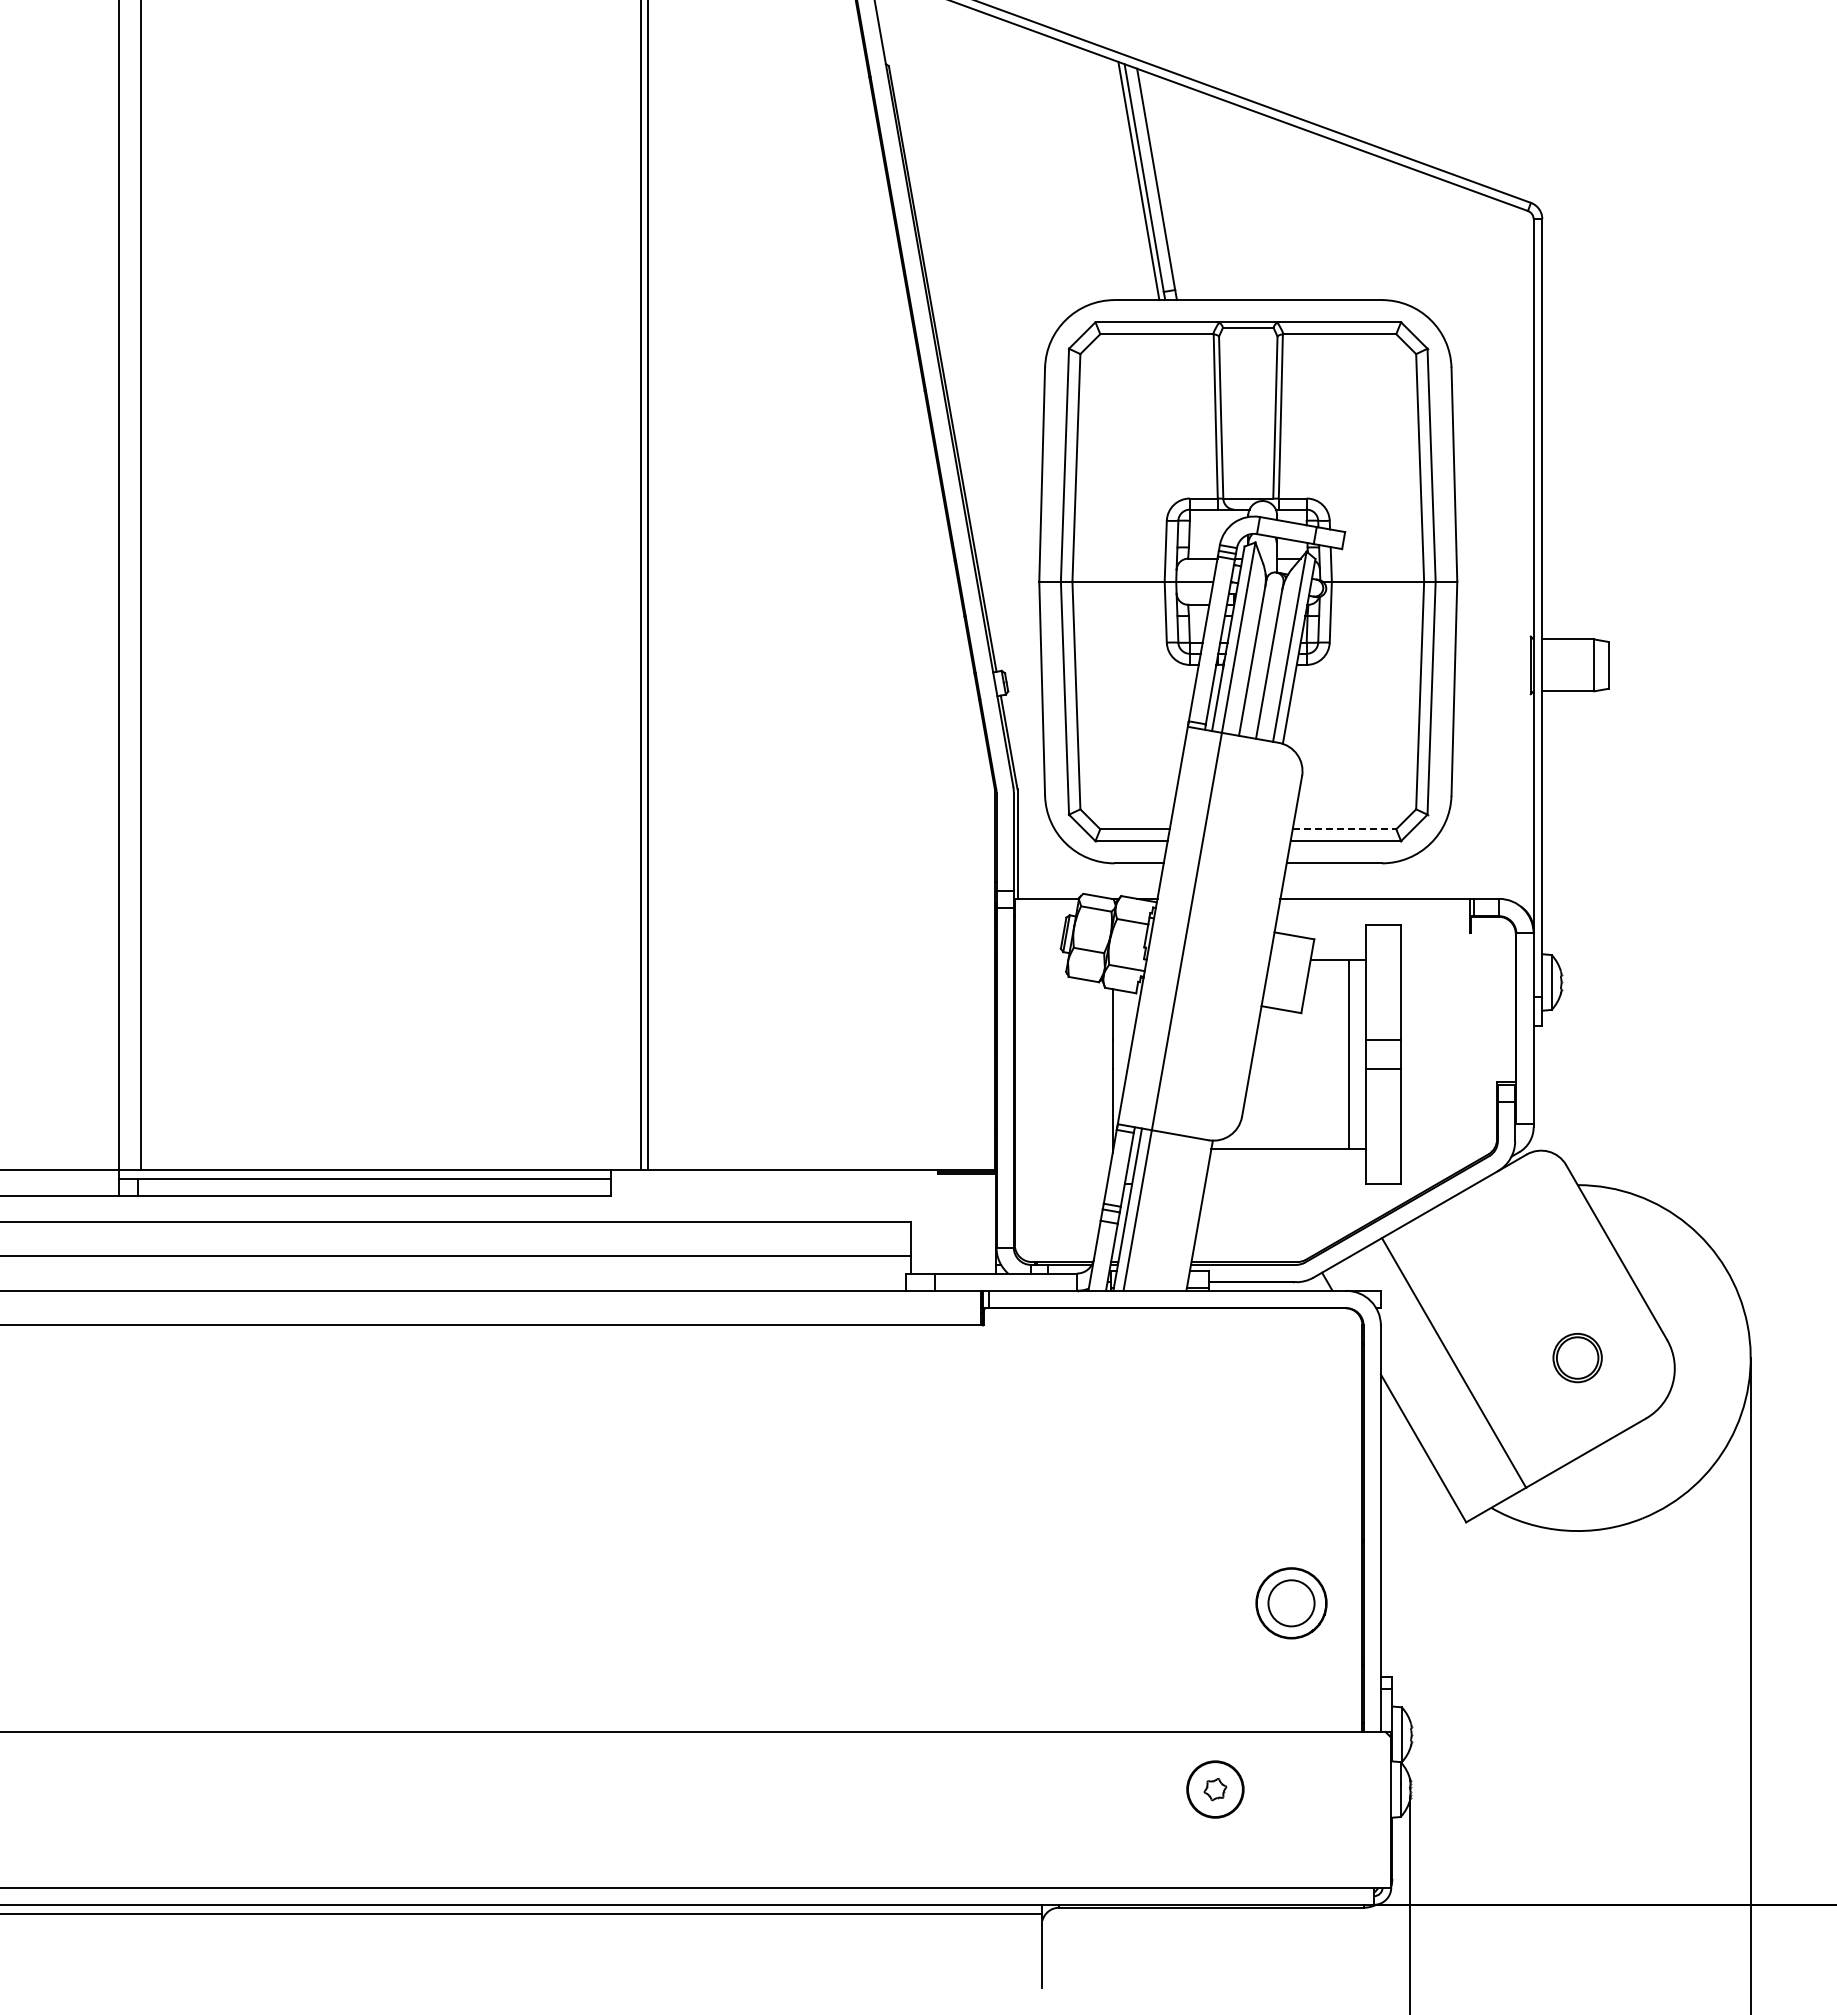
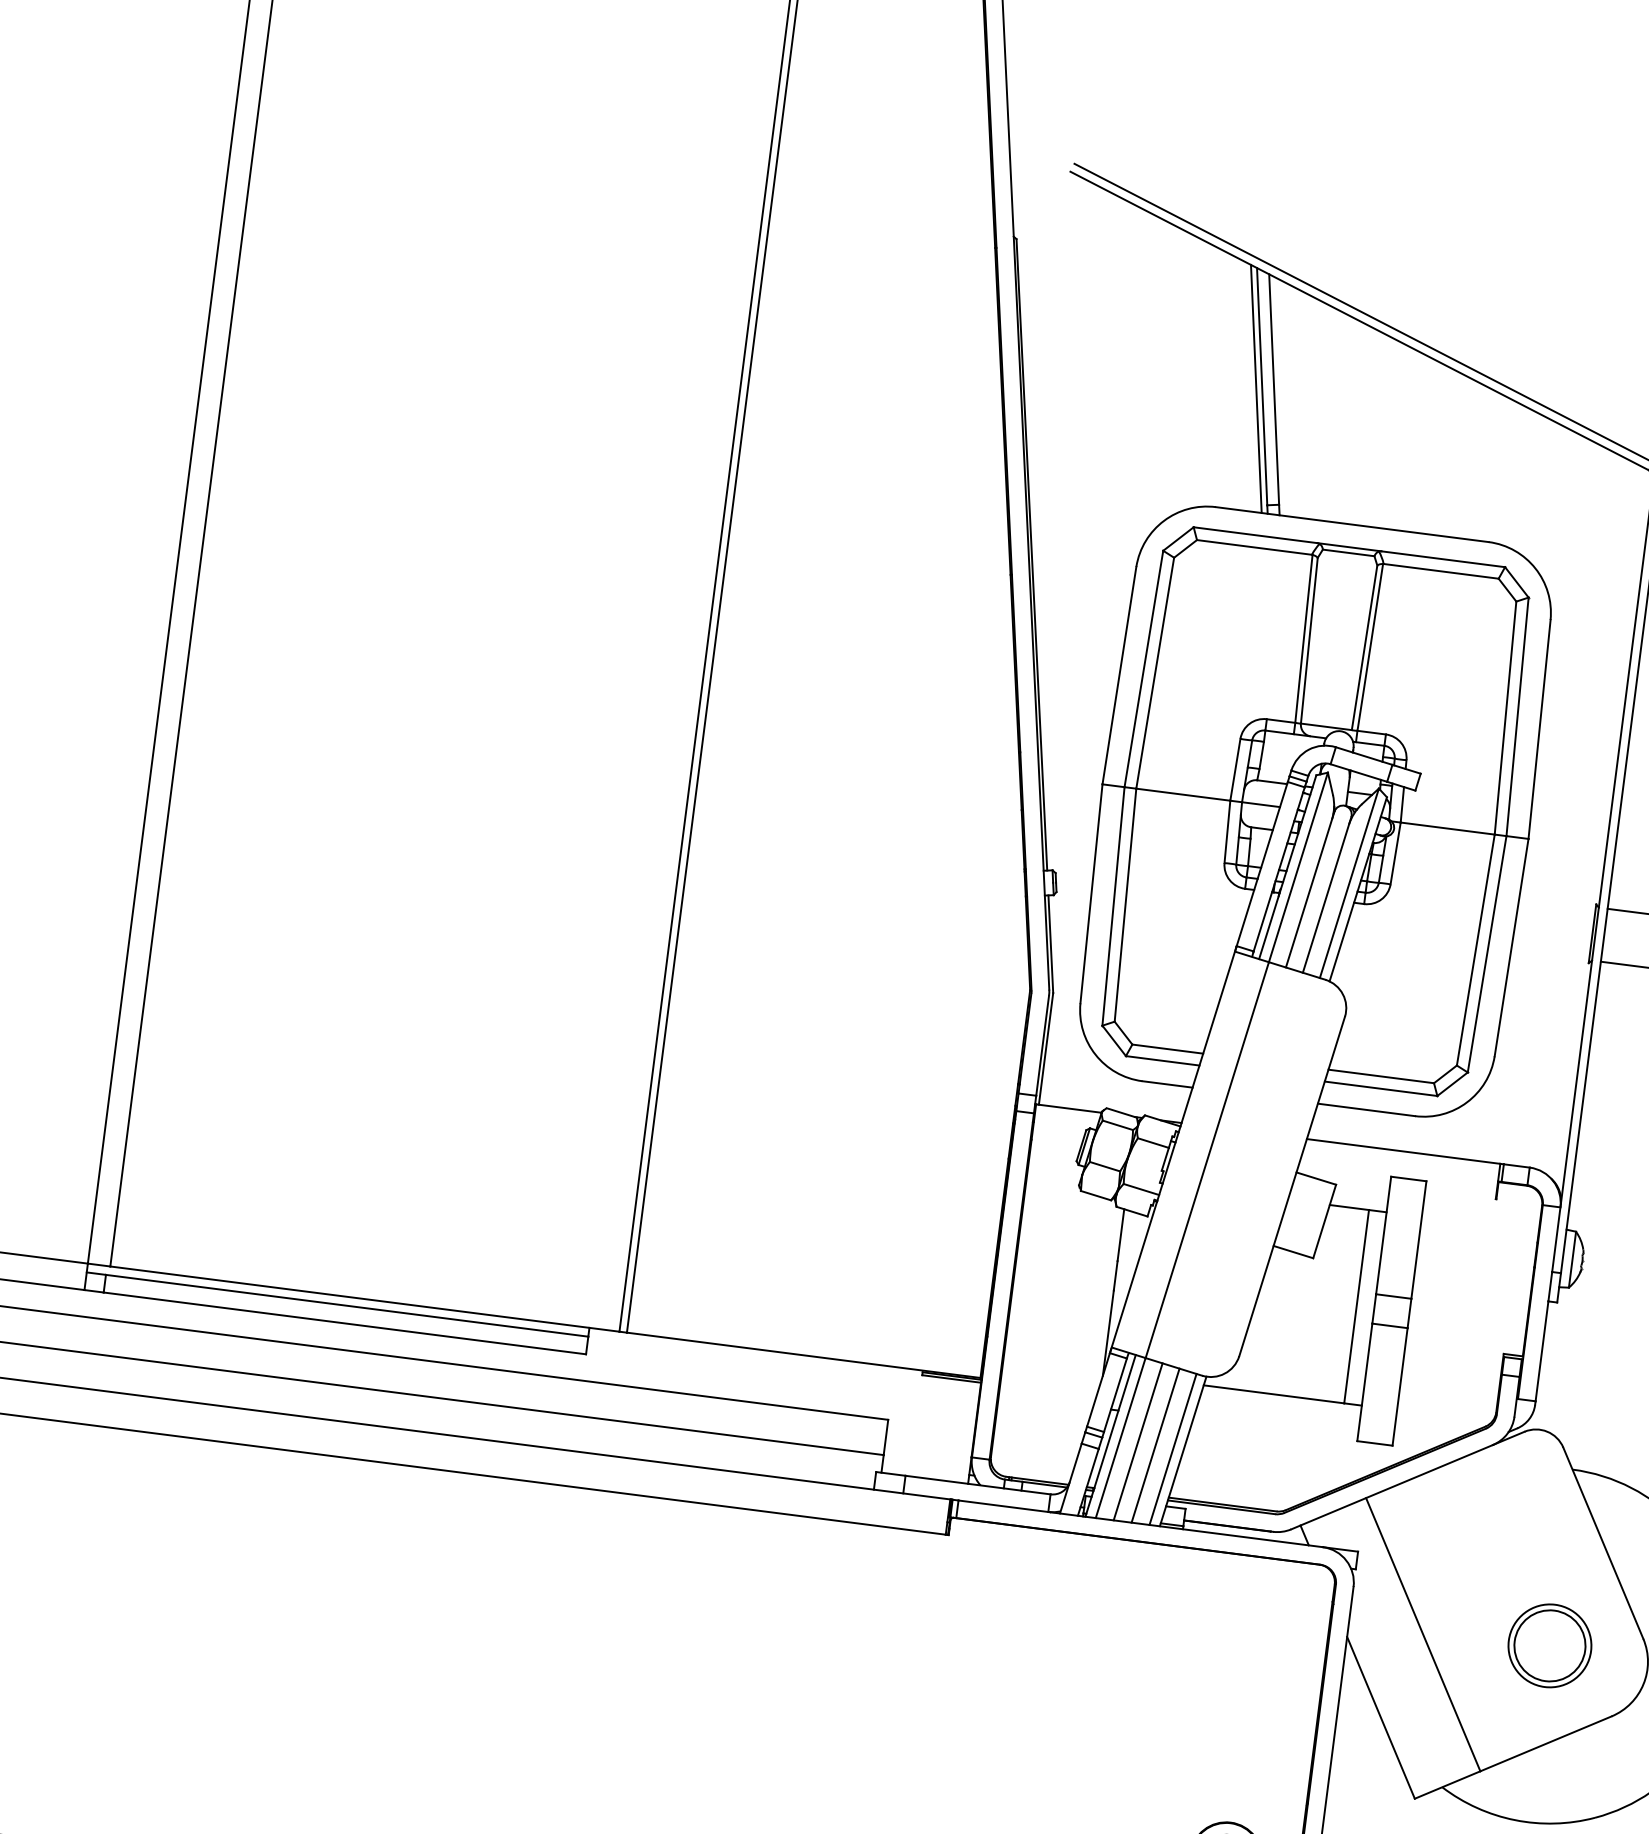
line: (1344, 829) -> (1381, 1076), dashed -> solid
line: (1154, 1211) -> (1137, 1441), added
line: (1171, 1213) -> (1154, 1445), added
line: (1189, 1214) -> (1172, 1448), added
part: (1577, 1357) -> (1549, 1645), size x1.67

